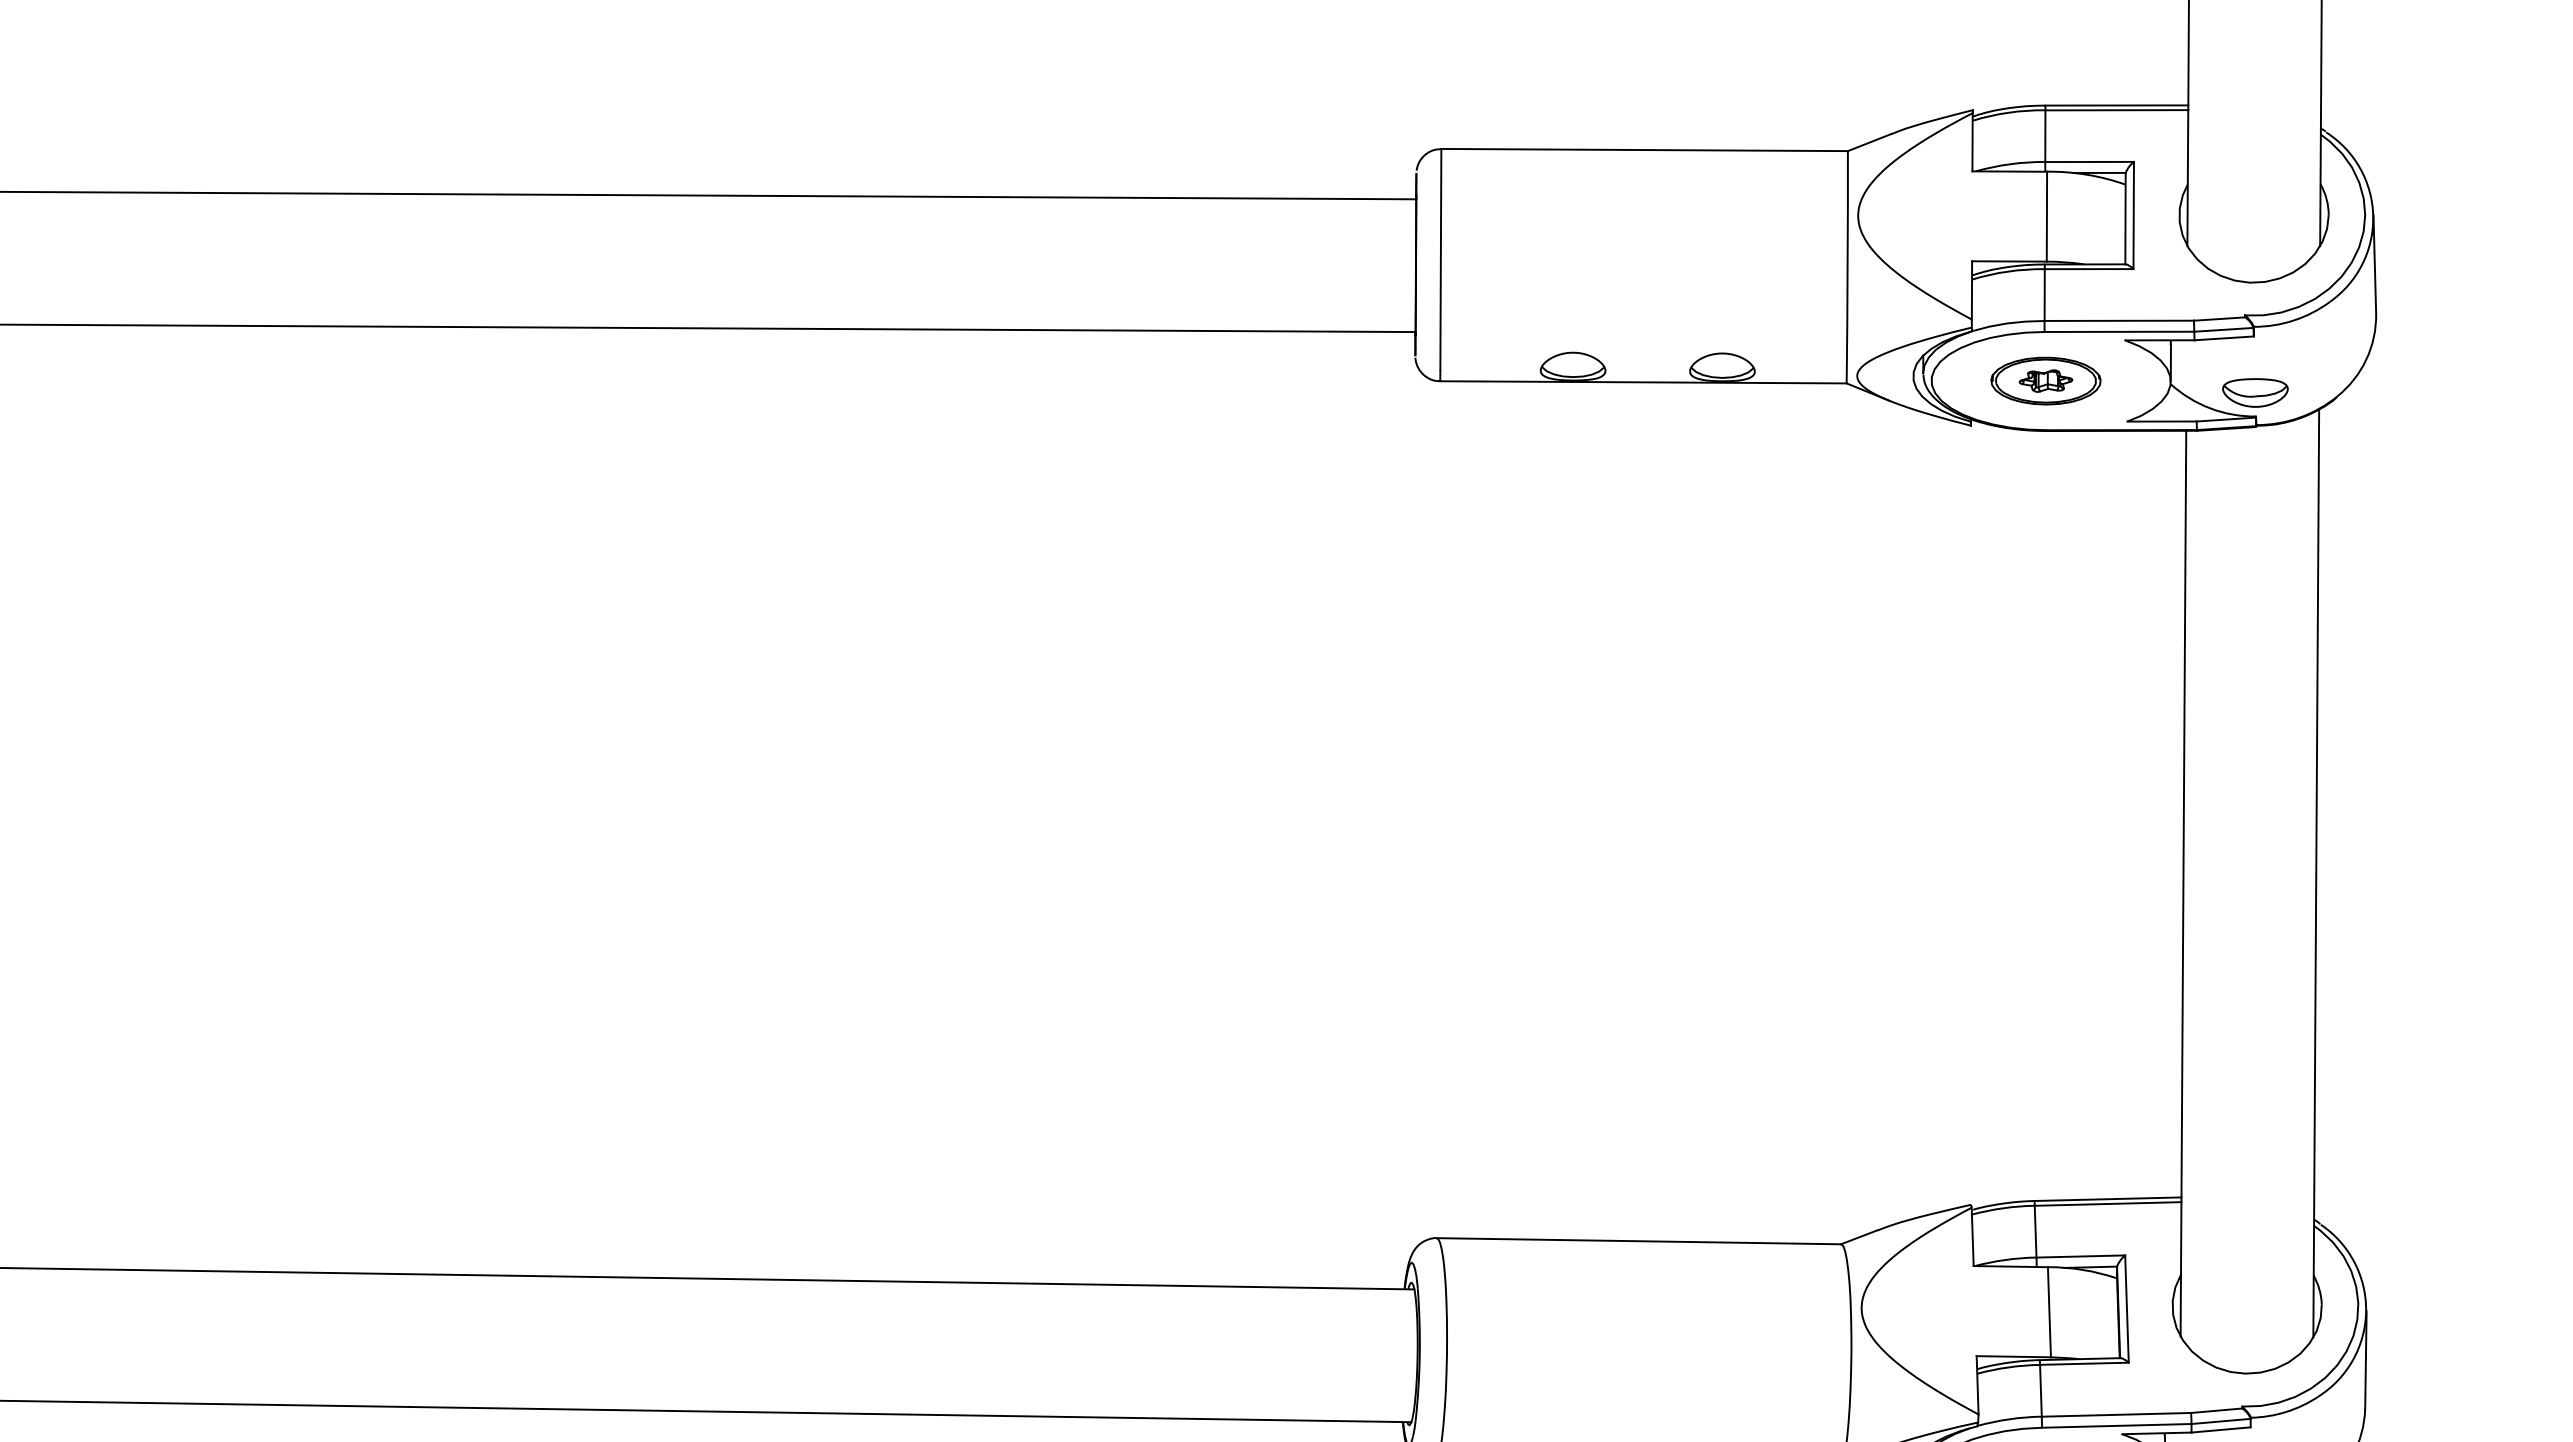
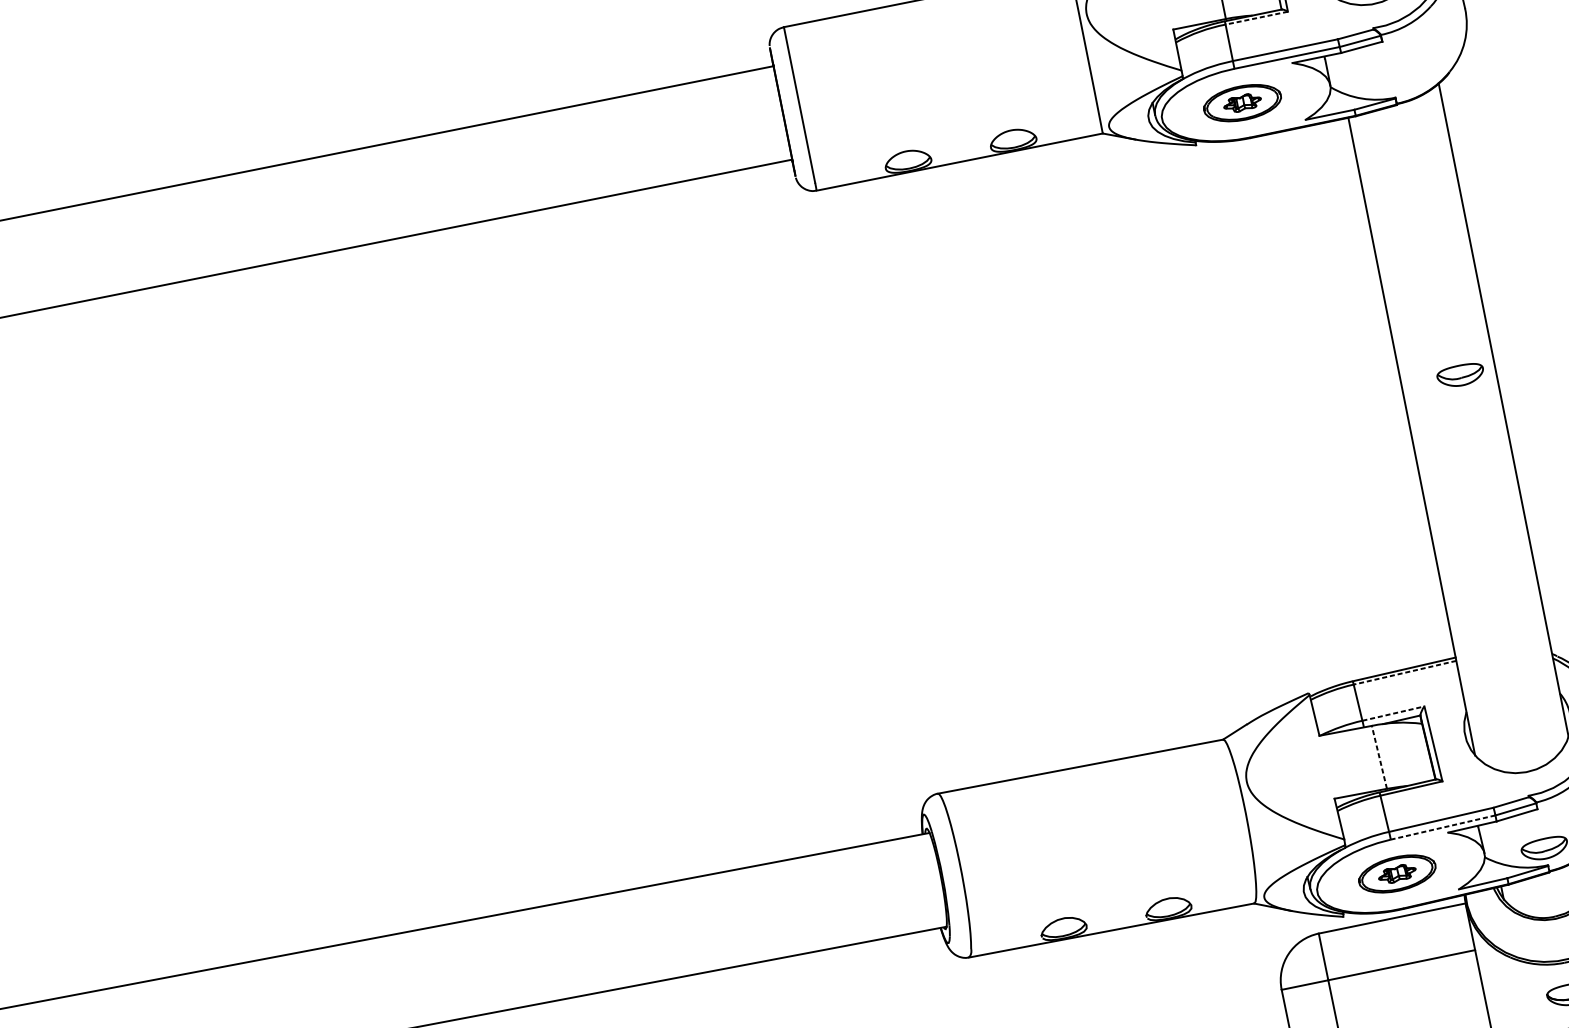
line: (2088, 269) -> (1256, 18), solid -> dashed
part: (2255, 392) -> (1460, 375), moved
line: (2107, 1203) -> (1404, 672), solid -> dashed
line: (2081, 1256) -> (1393, 713), solid -> dashed
line: (2049, 1311) -> (1379, 756), solid -> dashed
line: (2116, 1425) -> (1442, 827), solid -> dashed

